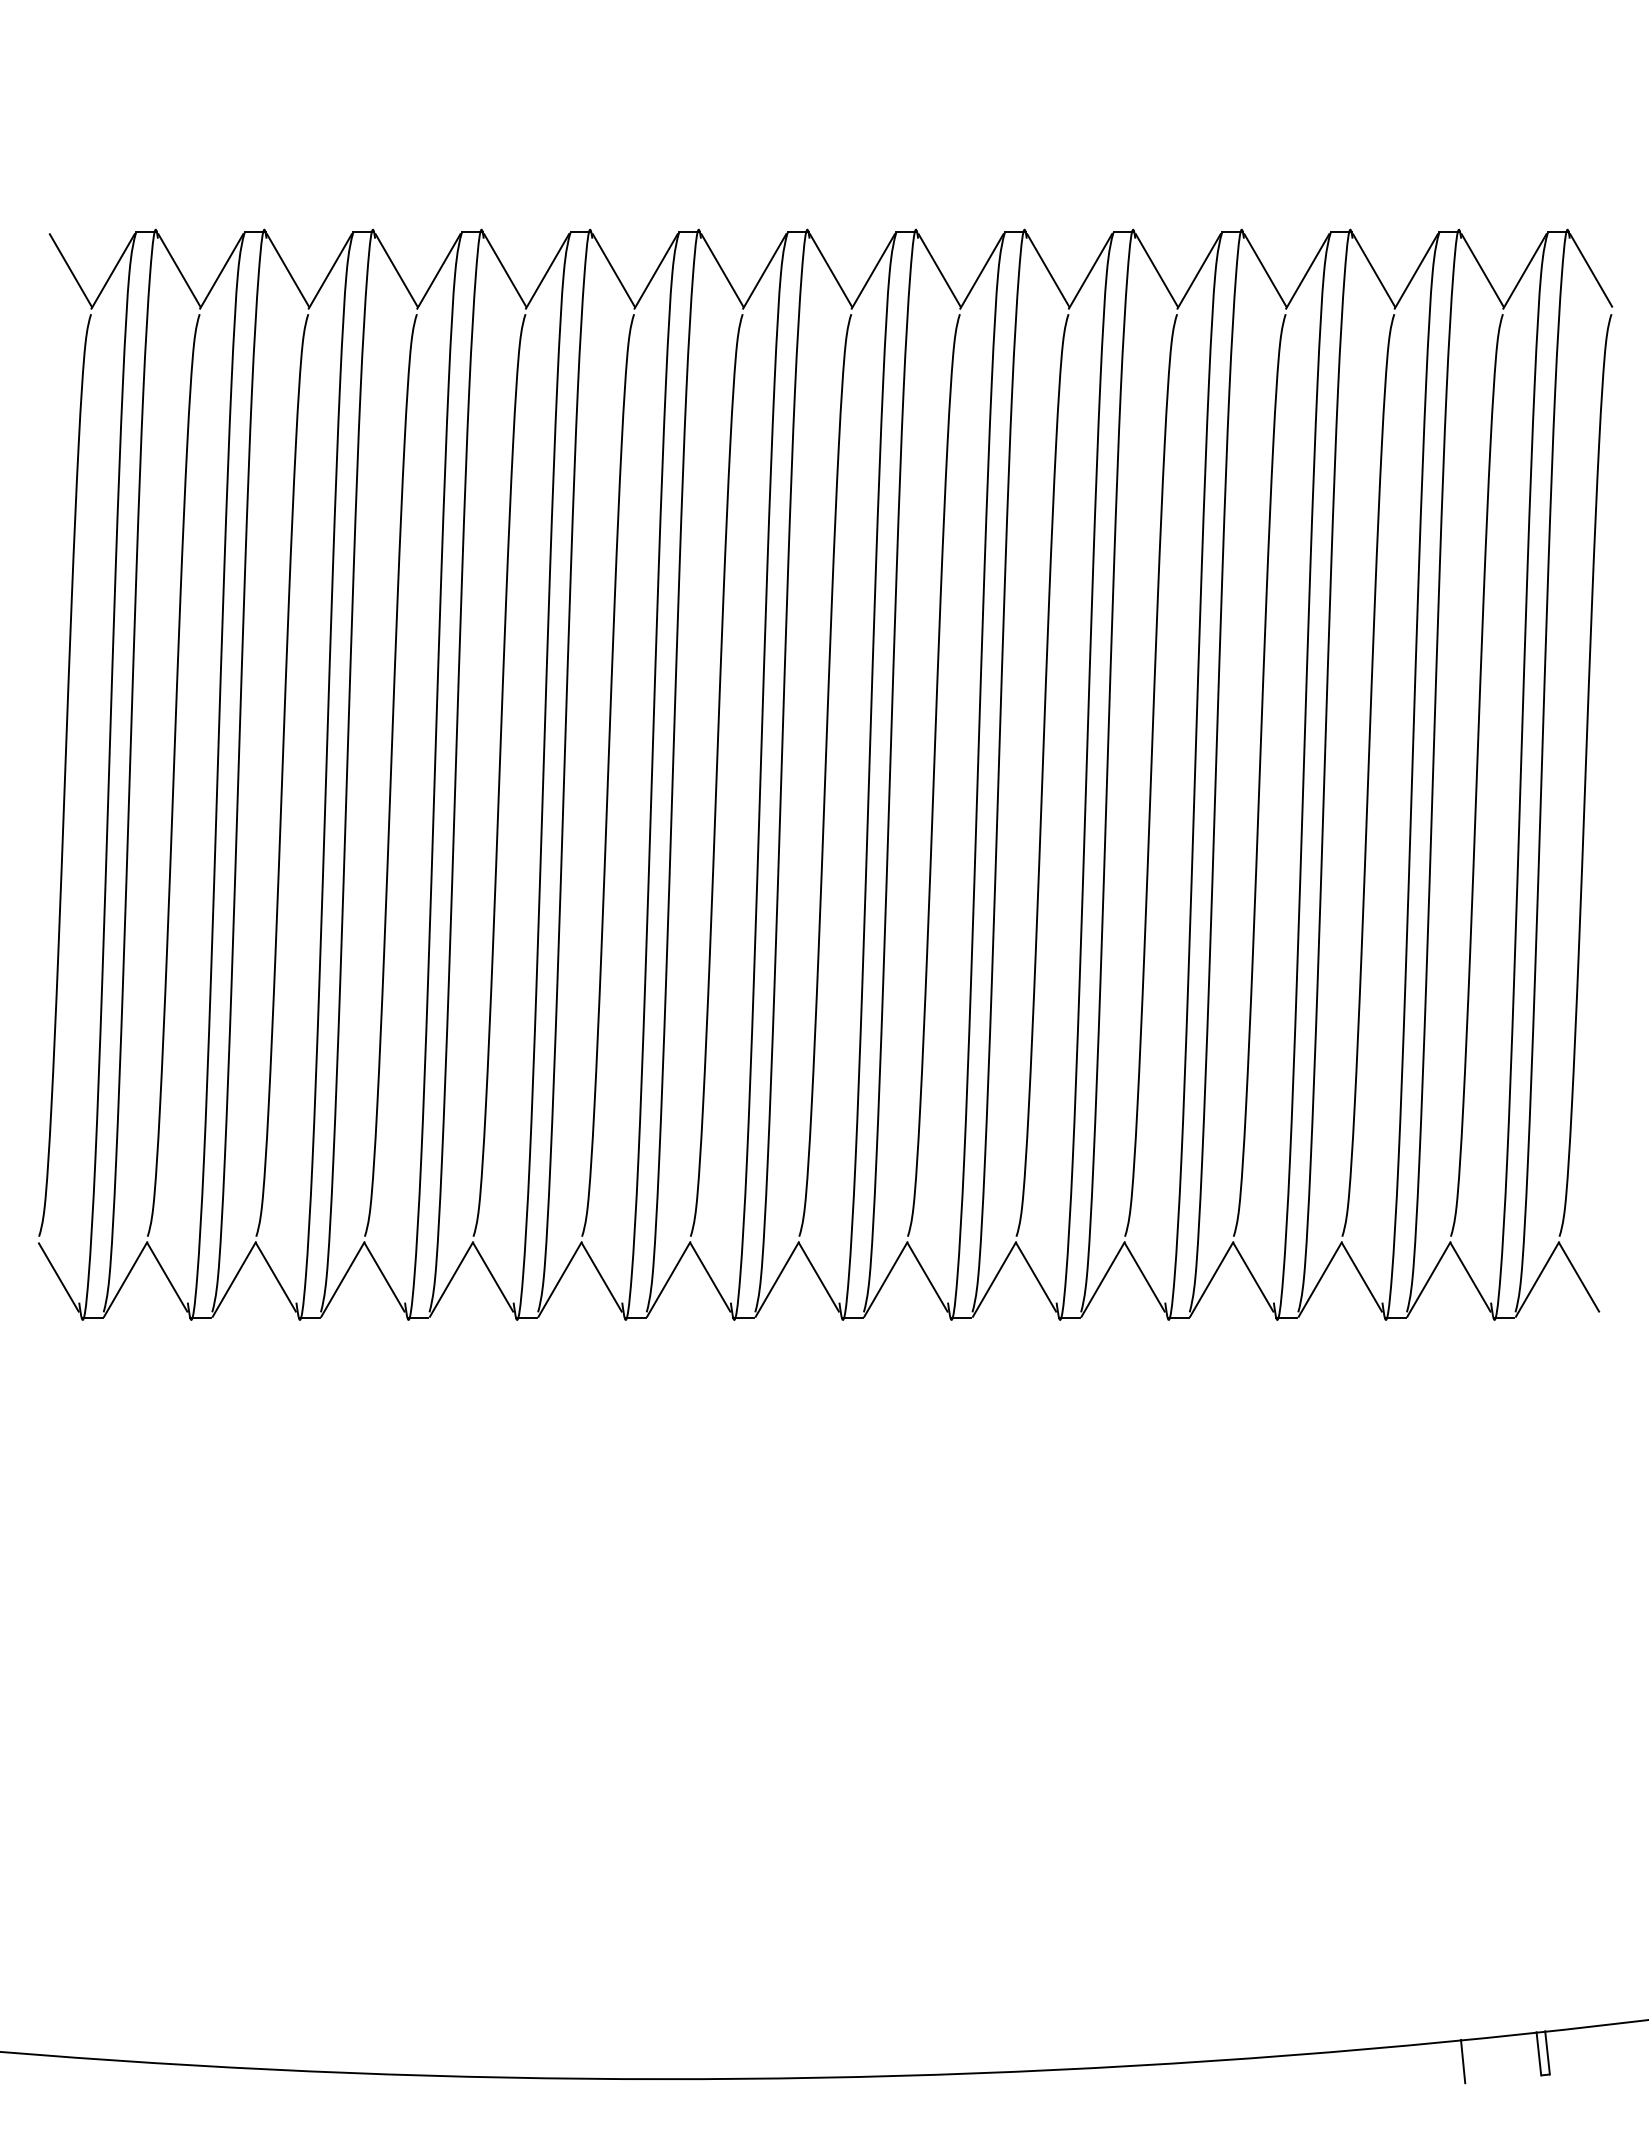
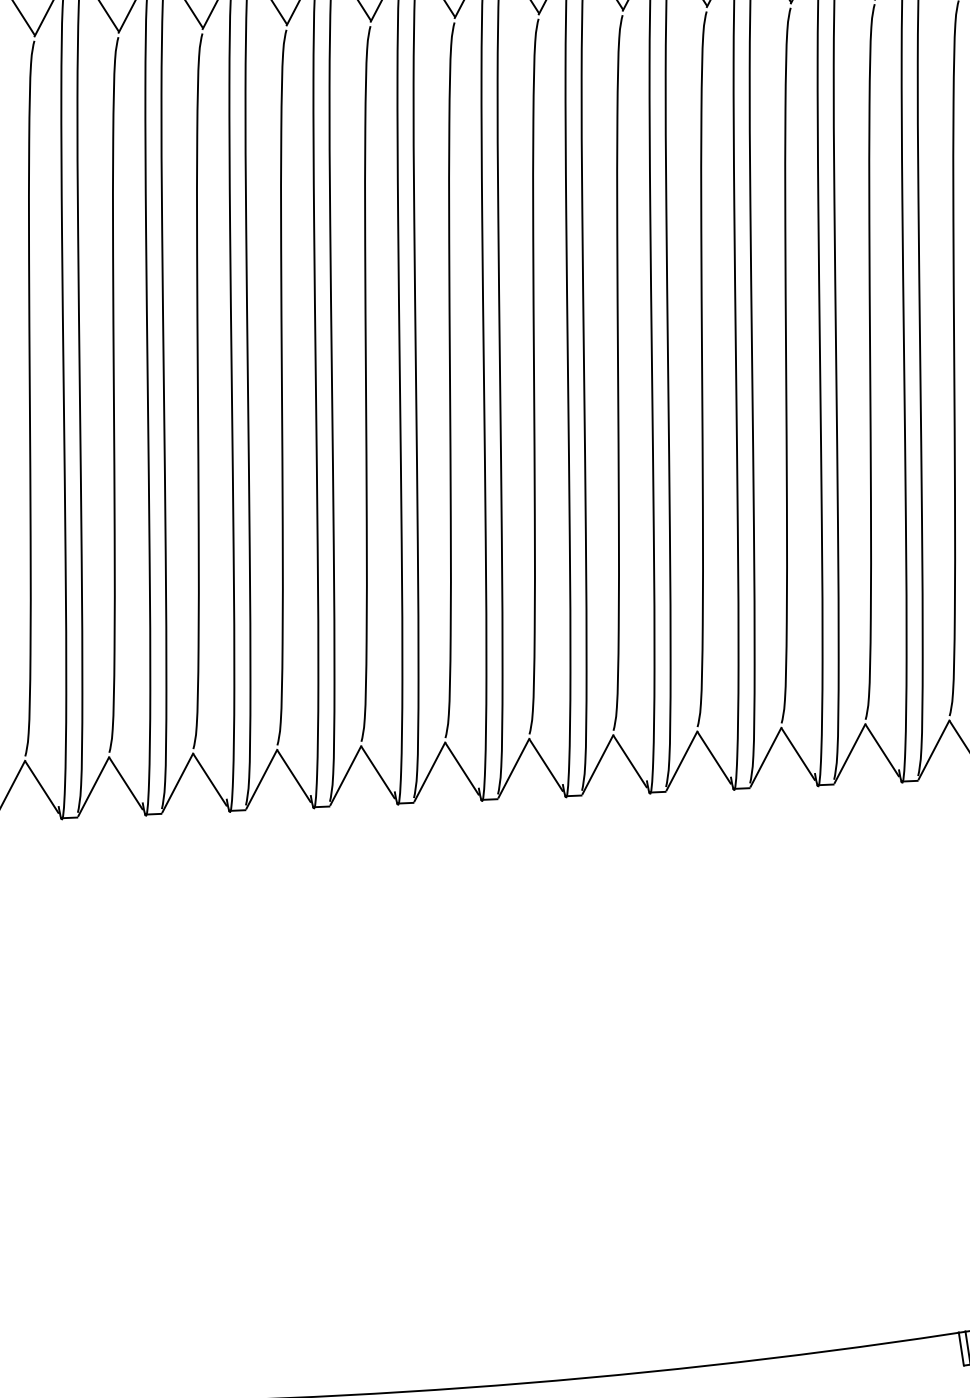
line: (1463, 2061) -> (903, 1357), removed

